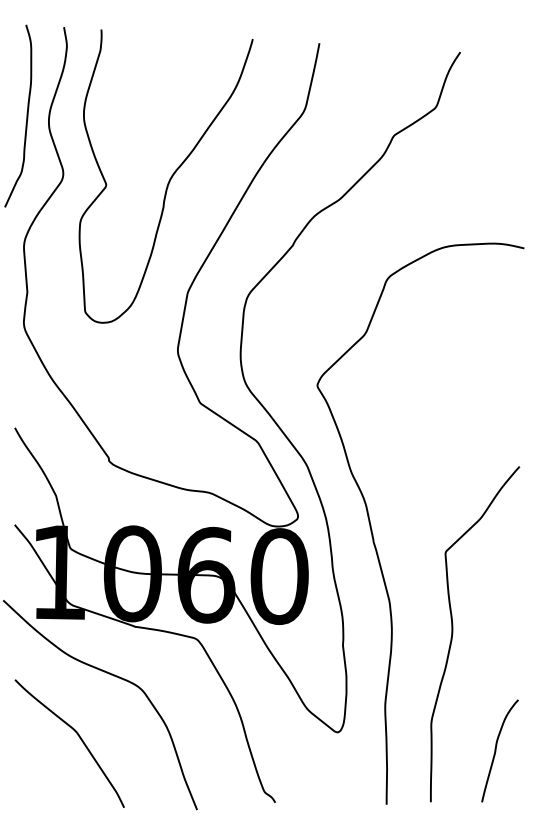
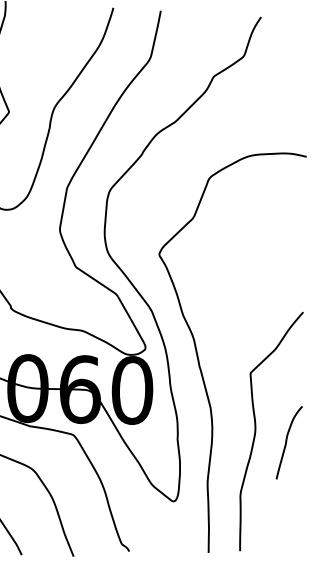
curve: (496, 750) -> (286, 442), moved

